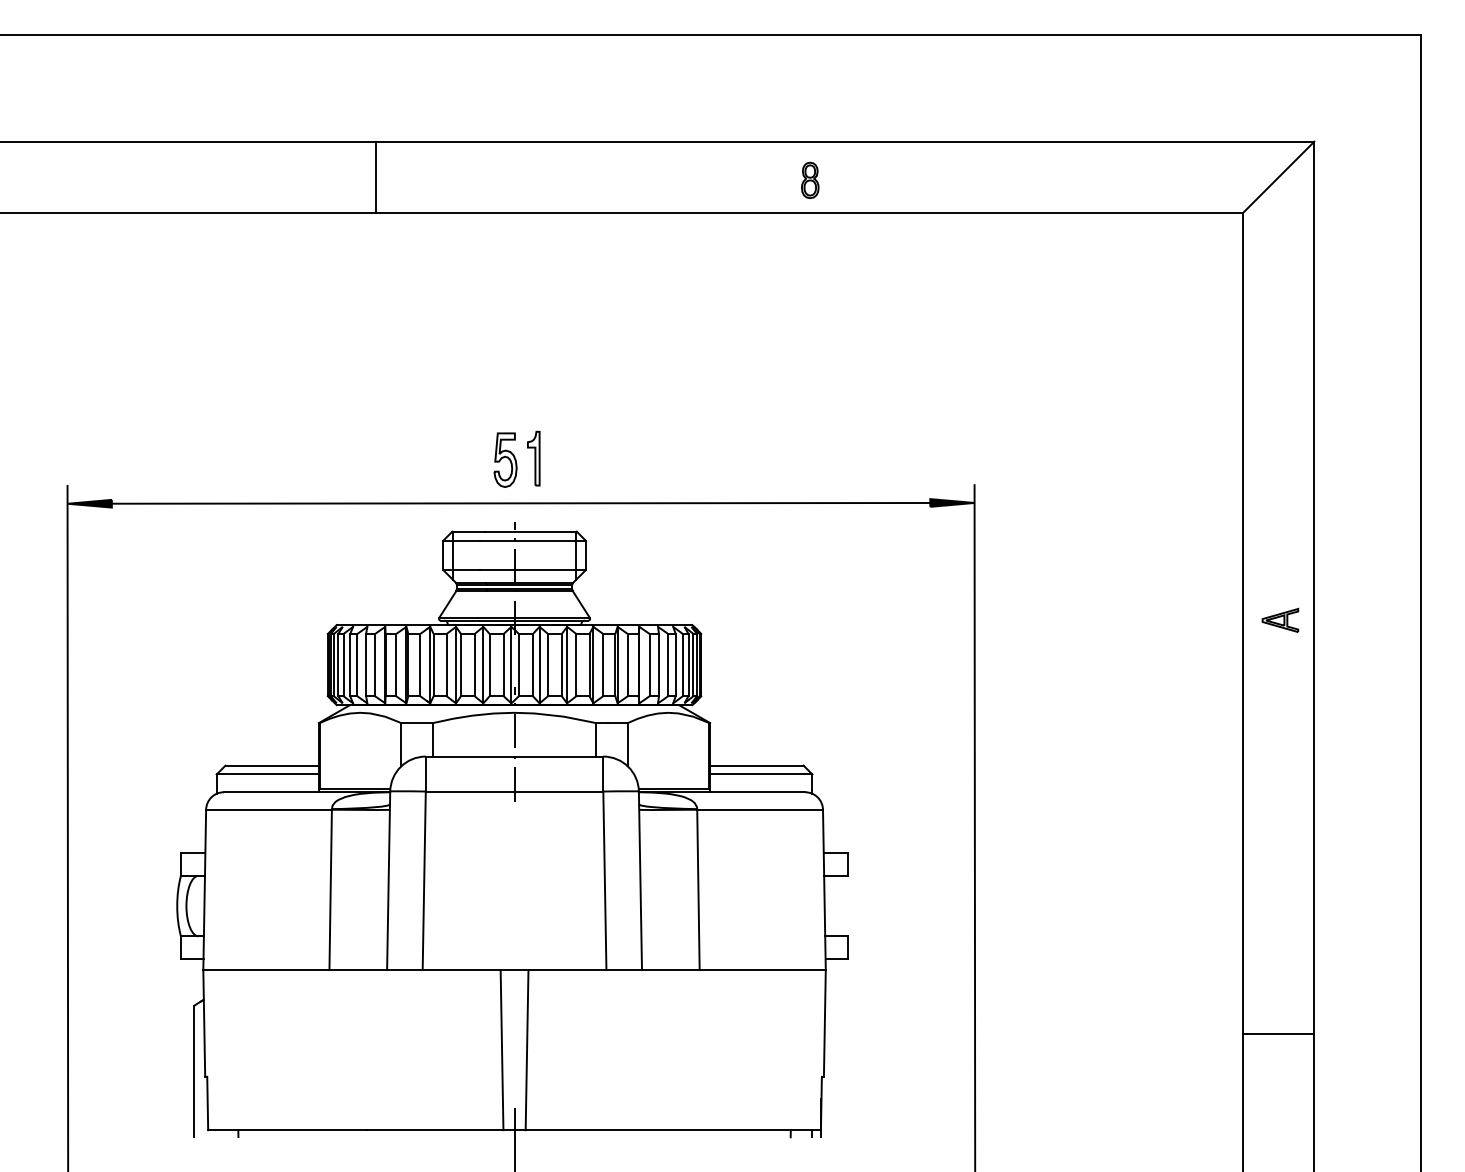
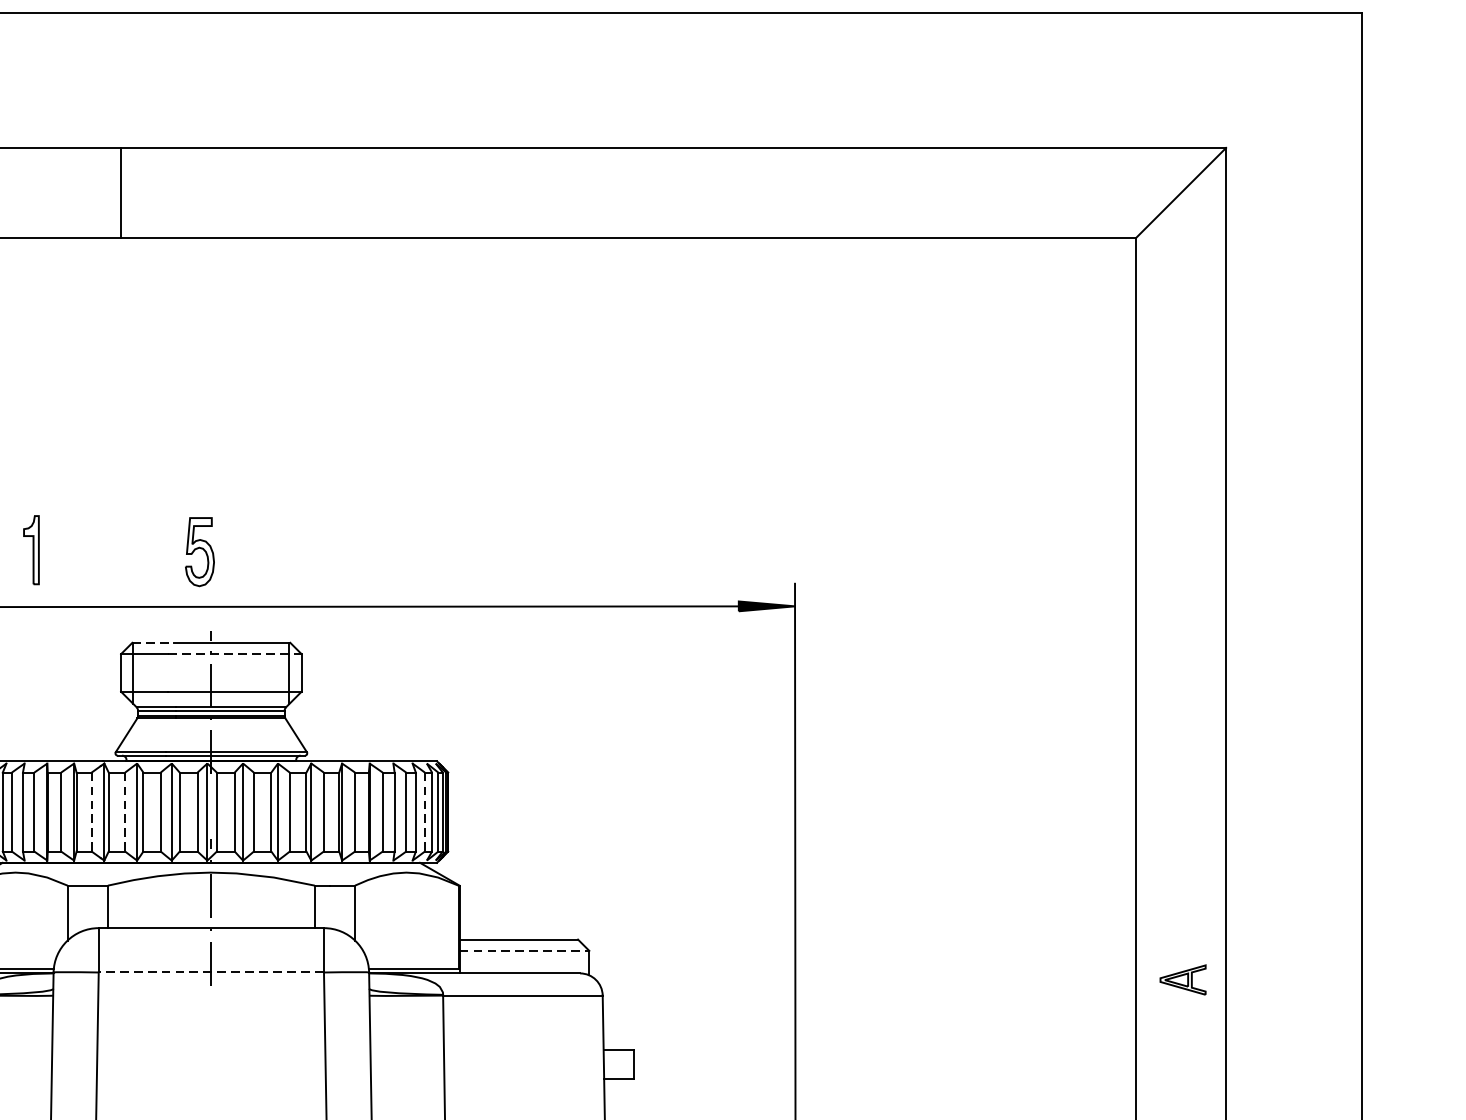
line: (376, 176) -> (121, 192), moved
part: (810, 180) -> (586, 197), removed
part: (533, 458) -> (31, 549), moved
line: (469, 531) -> (154, 642), solid -> dashed
line: (533, 540) -> (235, 653), solid -> dashed
part: (1280, 619) -> (1183, 978), moved
line: (420, 665) -> (92, 812), solid -> dashed
line: (446, 665) -> (125, 812), solid -> dashed
line: (682, 665) -> (424, 812), solid -> dashed
line: (761, 774) -> (524, 950), solid -> dashed
line: (514, 791) -> (211, 972), solid -> dashed

